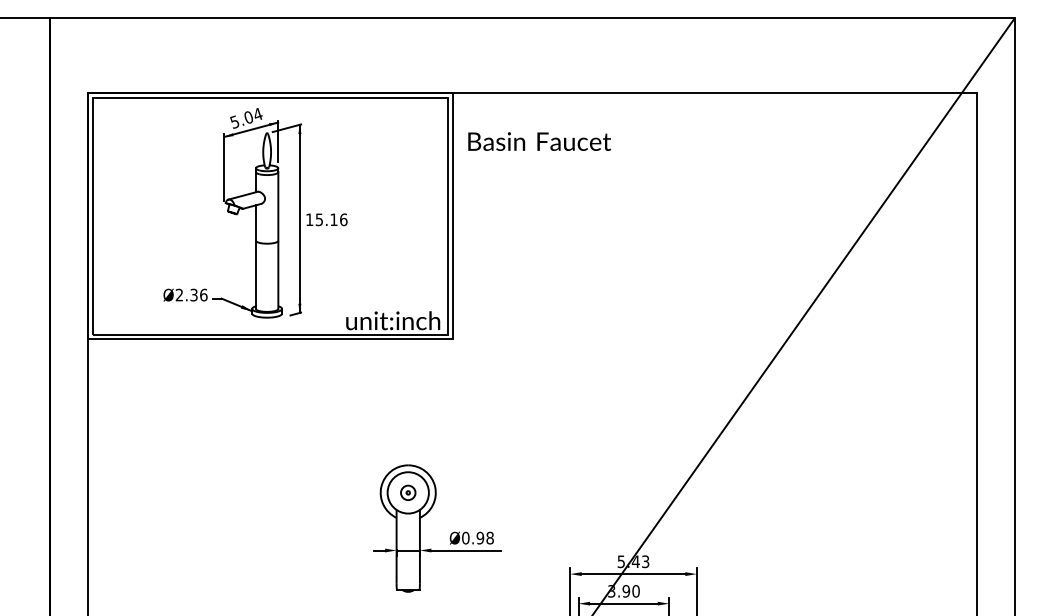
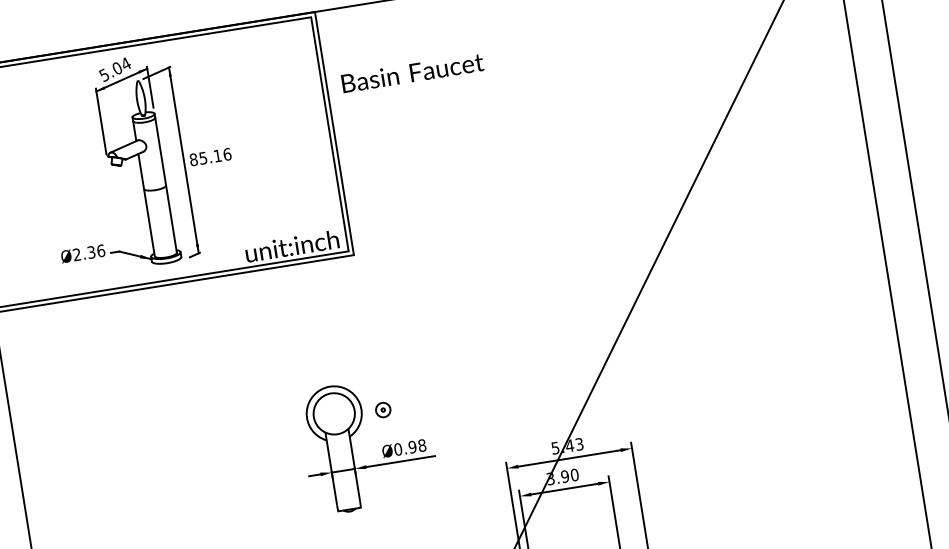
text: (539, 141) -> (412, 72), moved
text: (309, 219) -> (193, 159), 15.16 -> 85.16
part: (408, 492) -> (383, 409), moved

